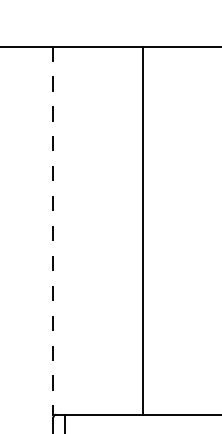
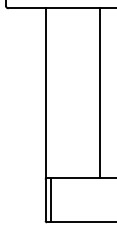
line: (53, 231) -> (45, 93), dashed -> solid
line: (142, 231) -> (99, 93), moved

